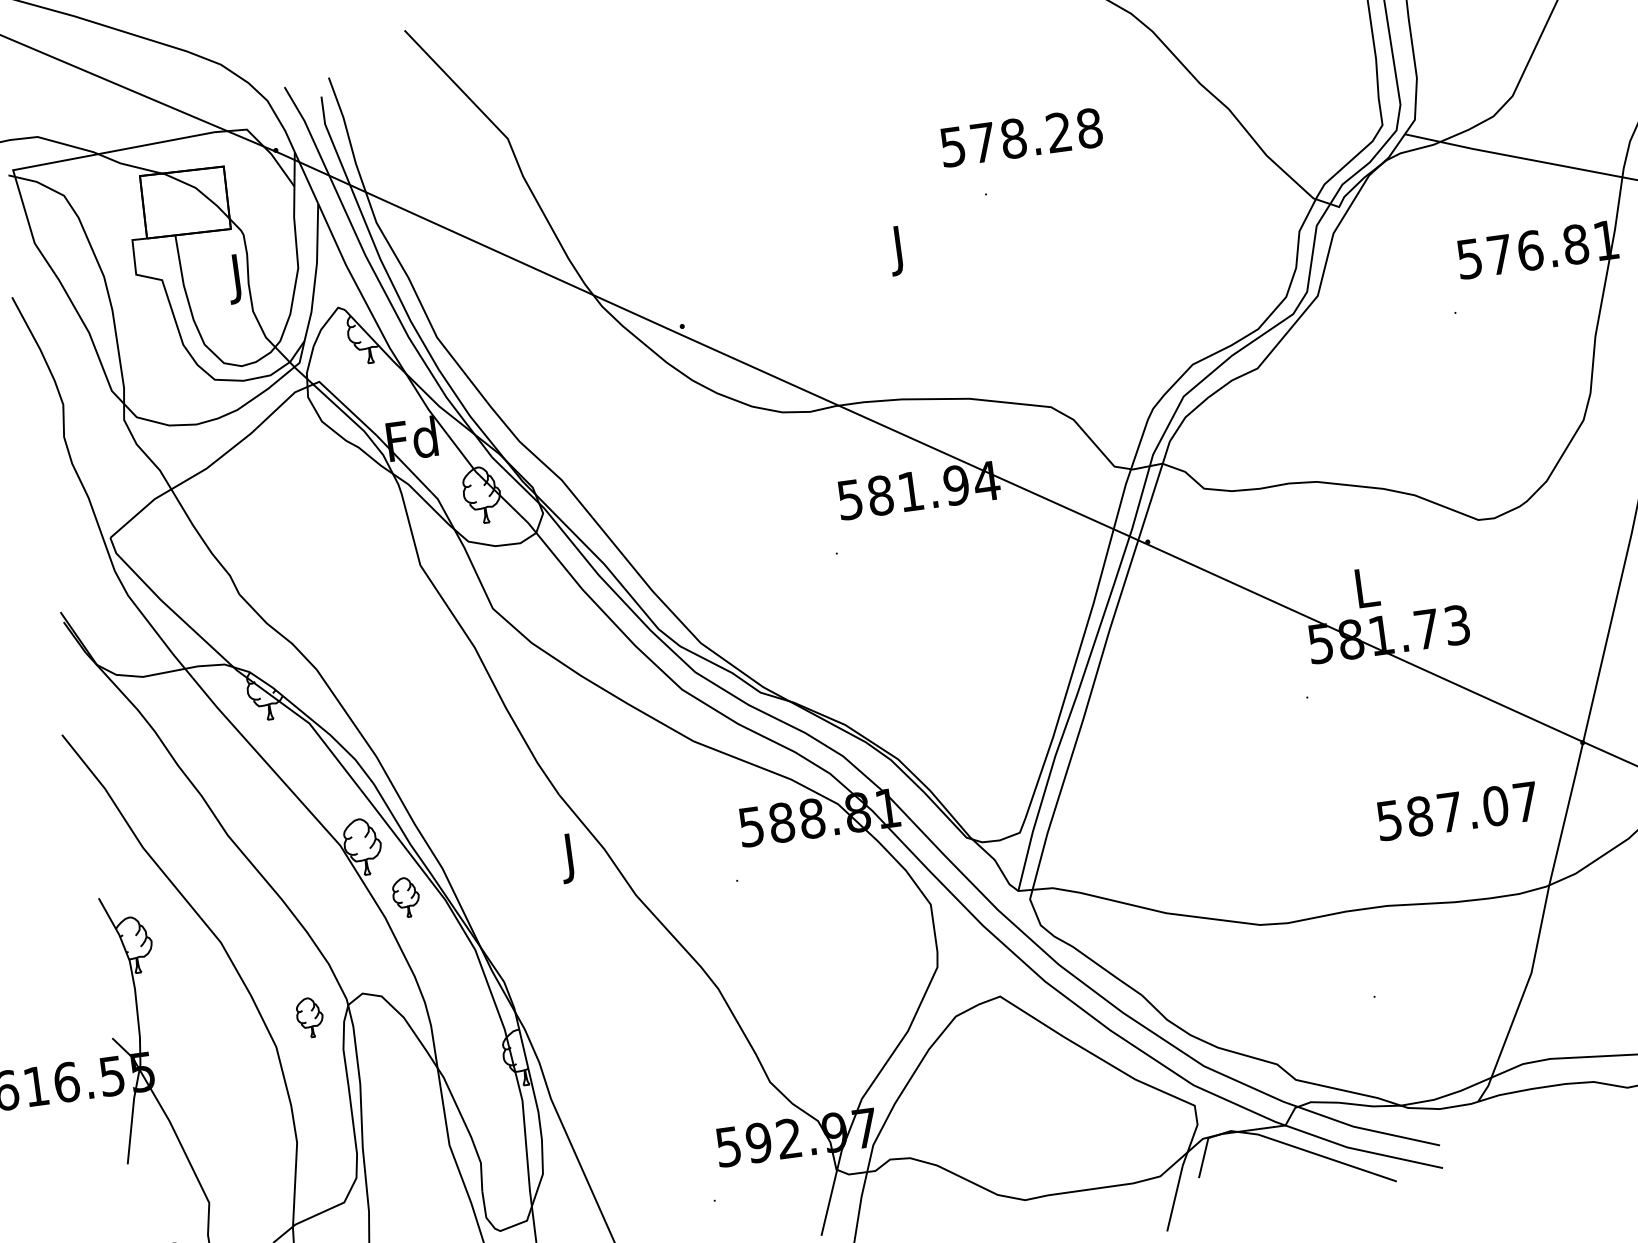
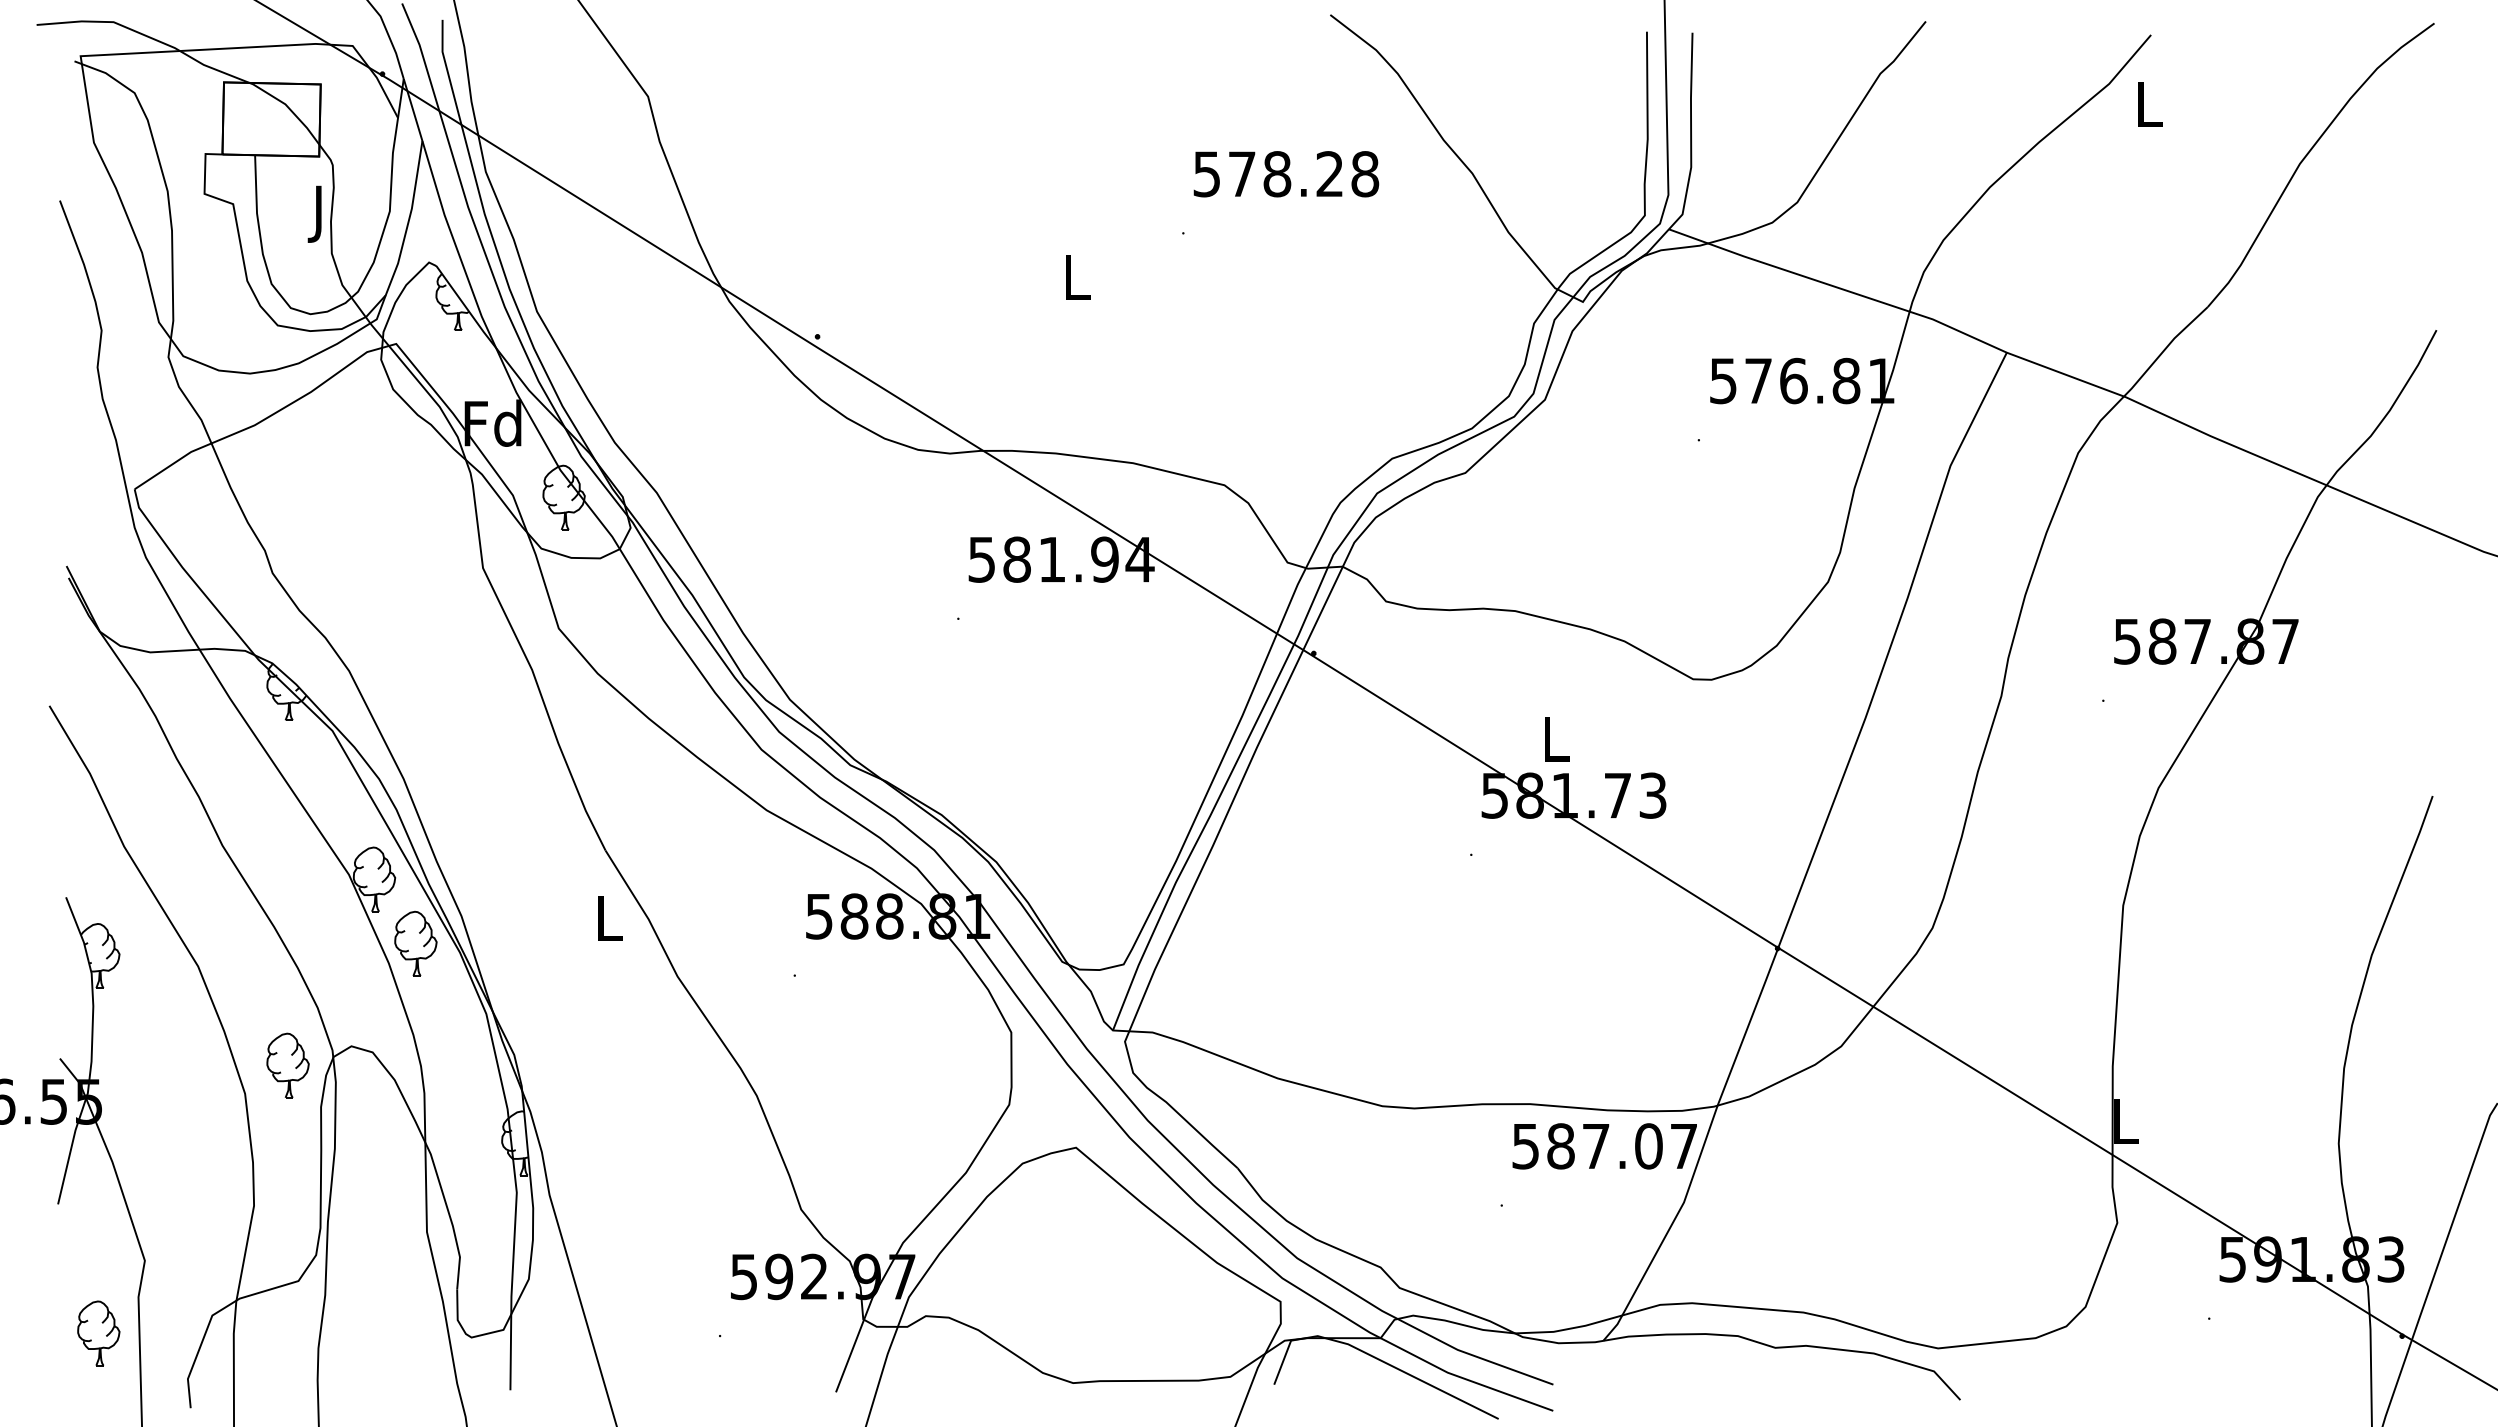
text: (1021, 137) -> (1286, 174), moved
text: (900, 250) -> (1077, 283), J -> L
text: (1457, 811) -> (1604, 1146), moved
text: (571, 857) -> (609, 923), J -> L
part: (405, 897) -> (415, 943), size x1.43
part: (309, 1017) -> (287, 1065), size x1.43

